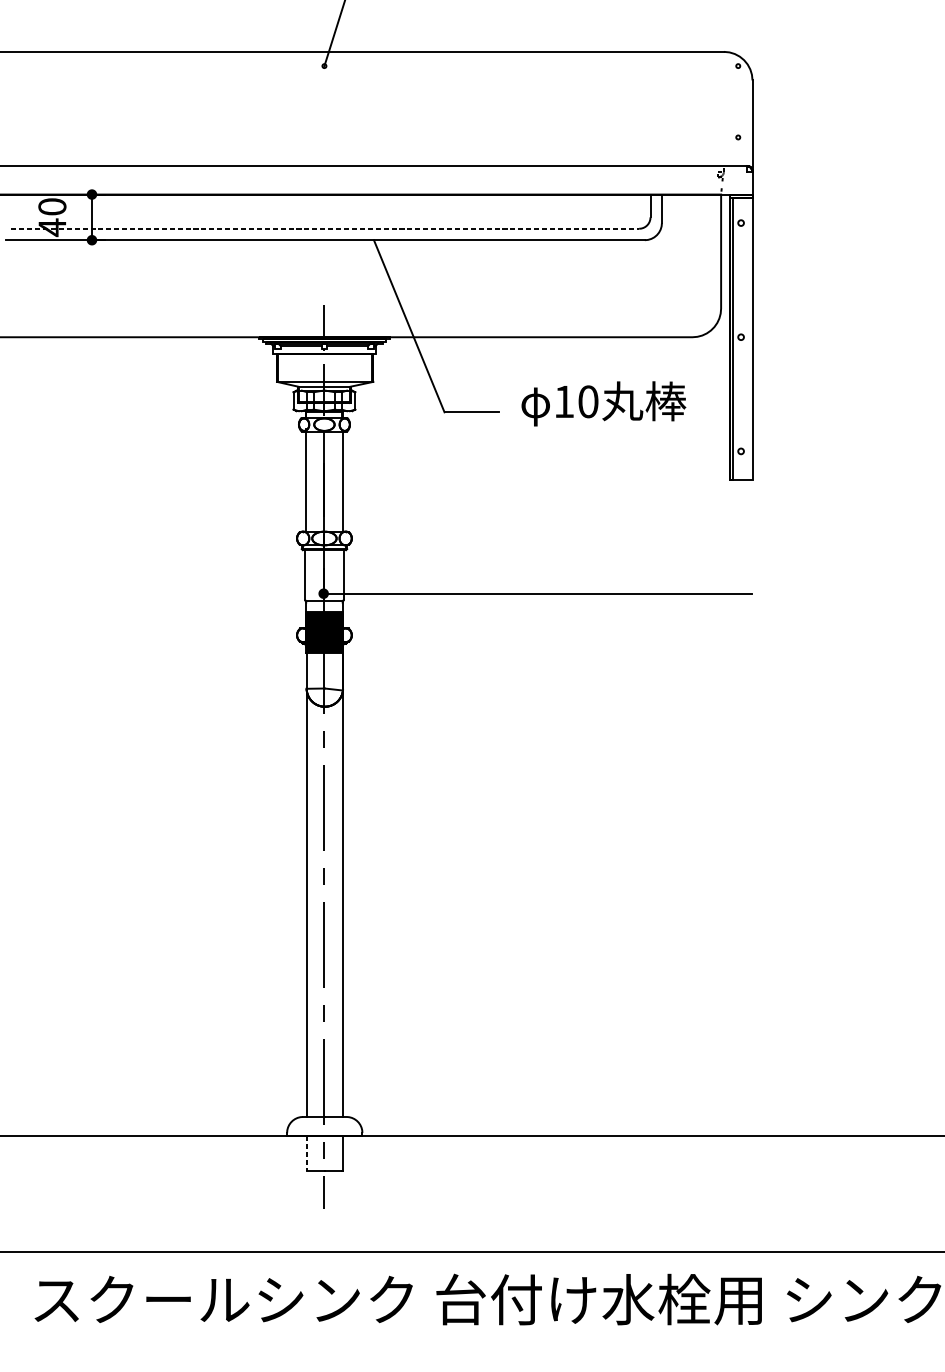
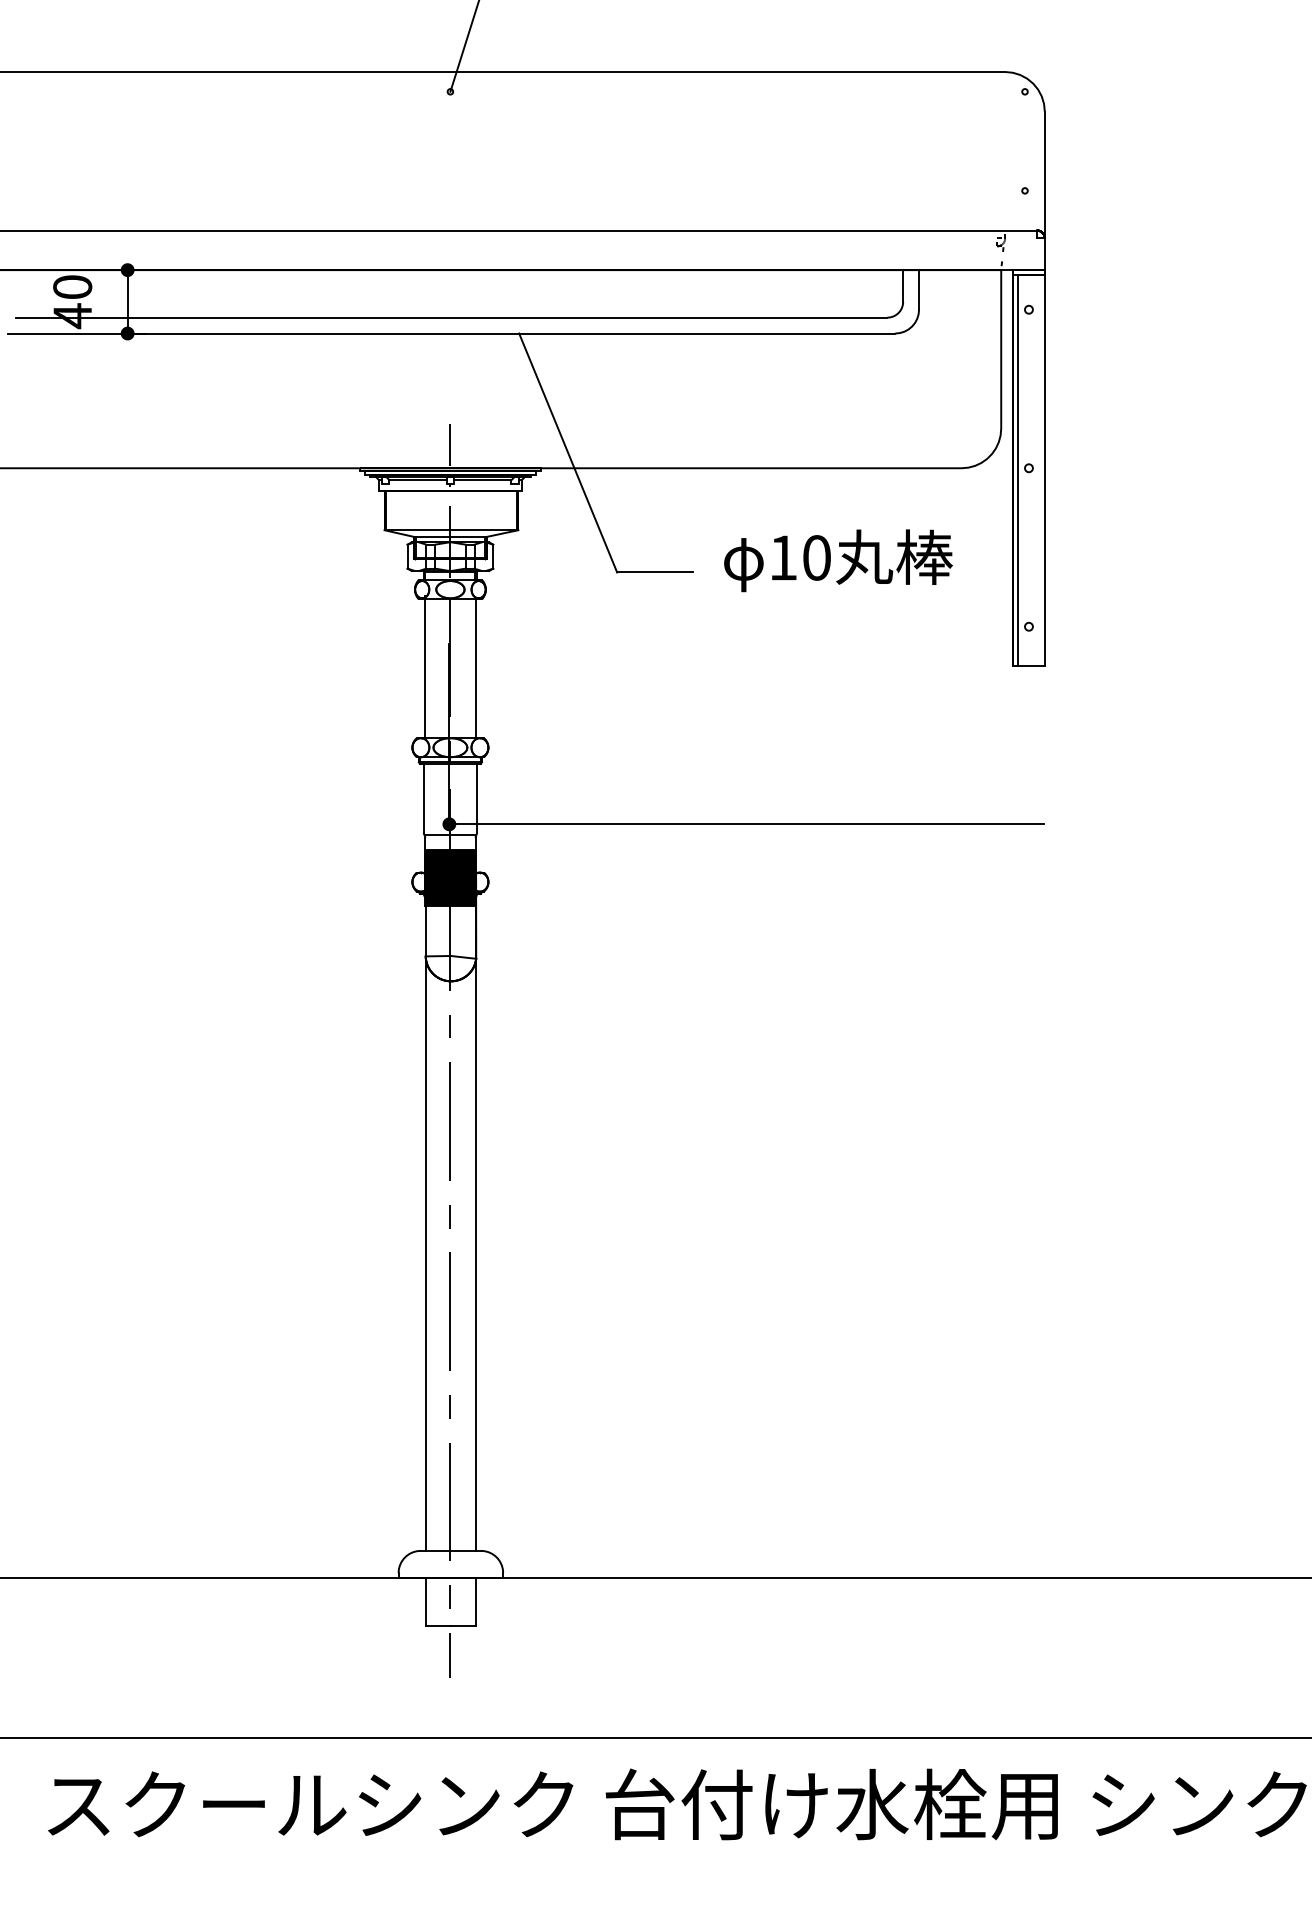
line: (325, 228) -> (451, 317), dashed -> solid
line: (306, 1154) -> (425, 1602), dashed -> solid

